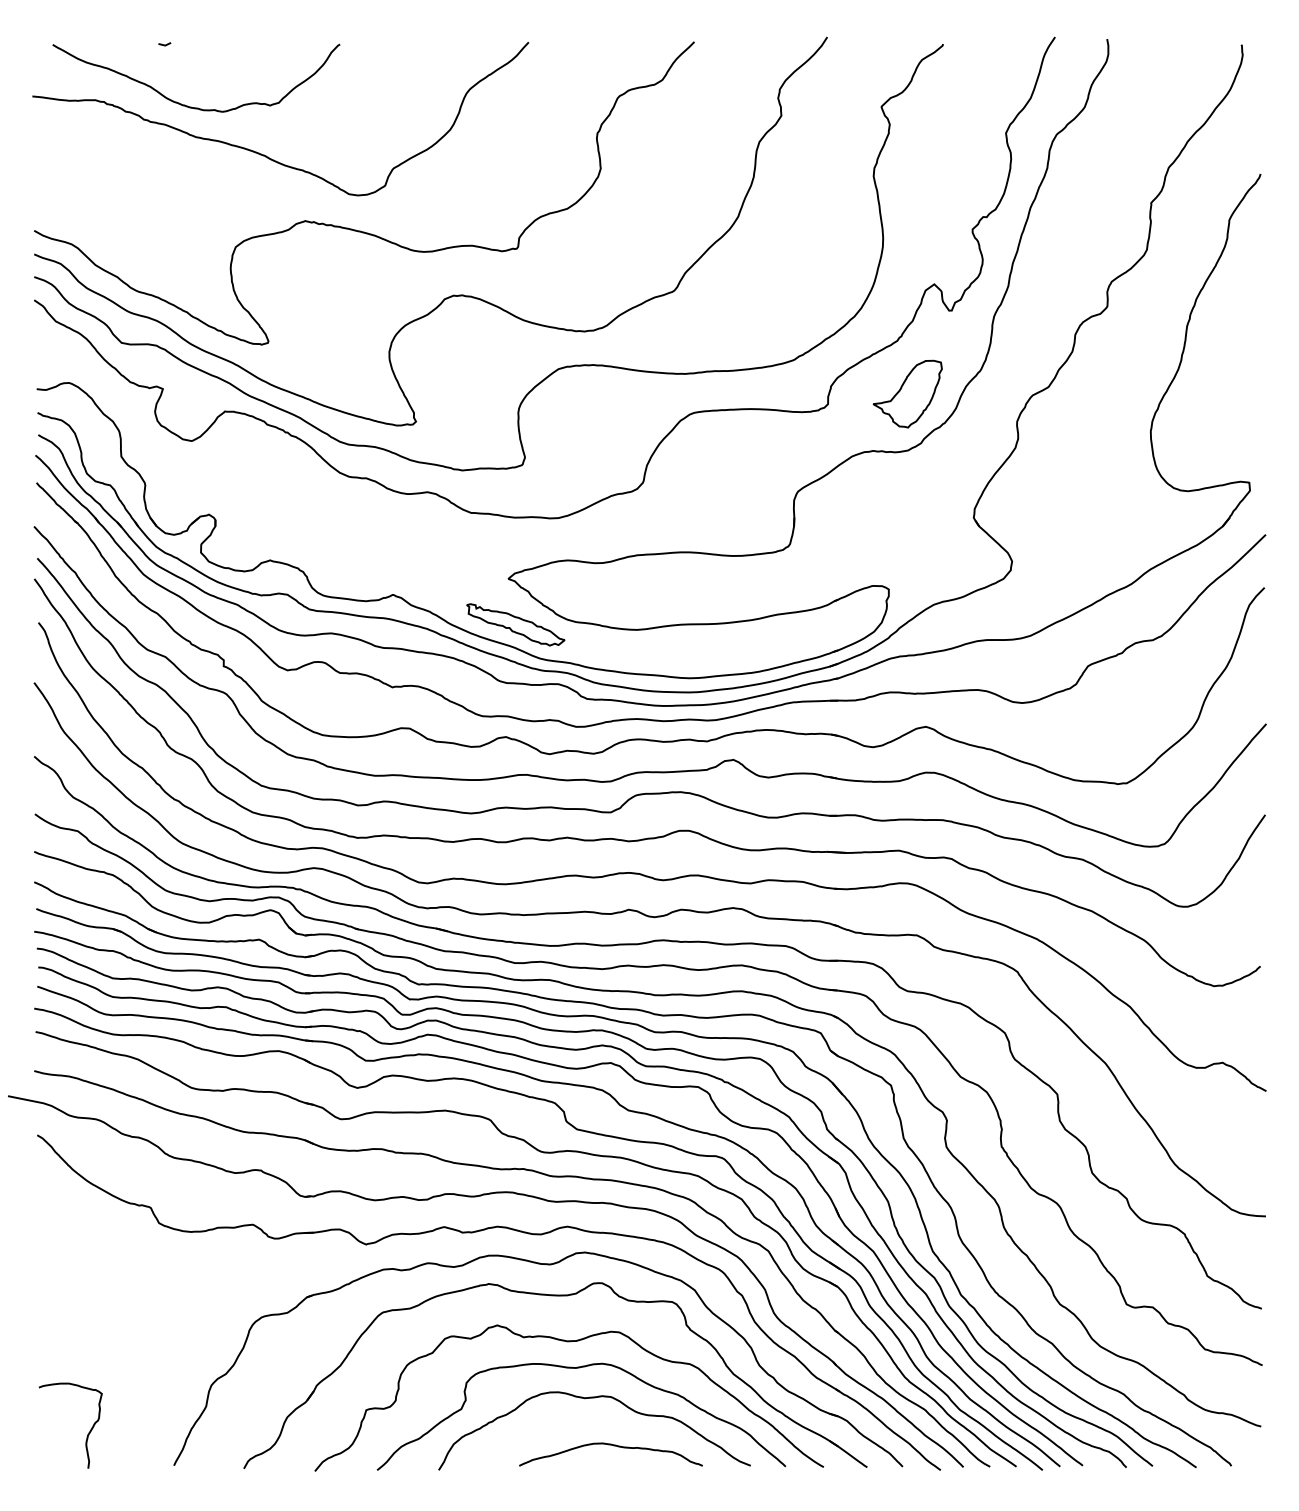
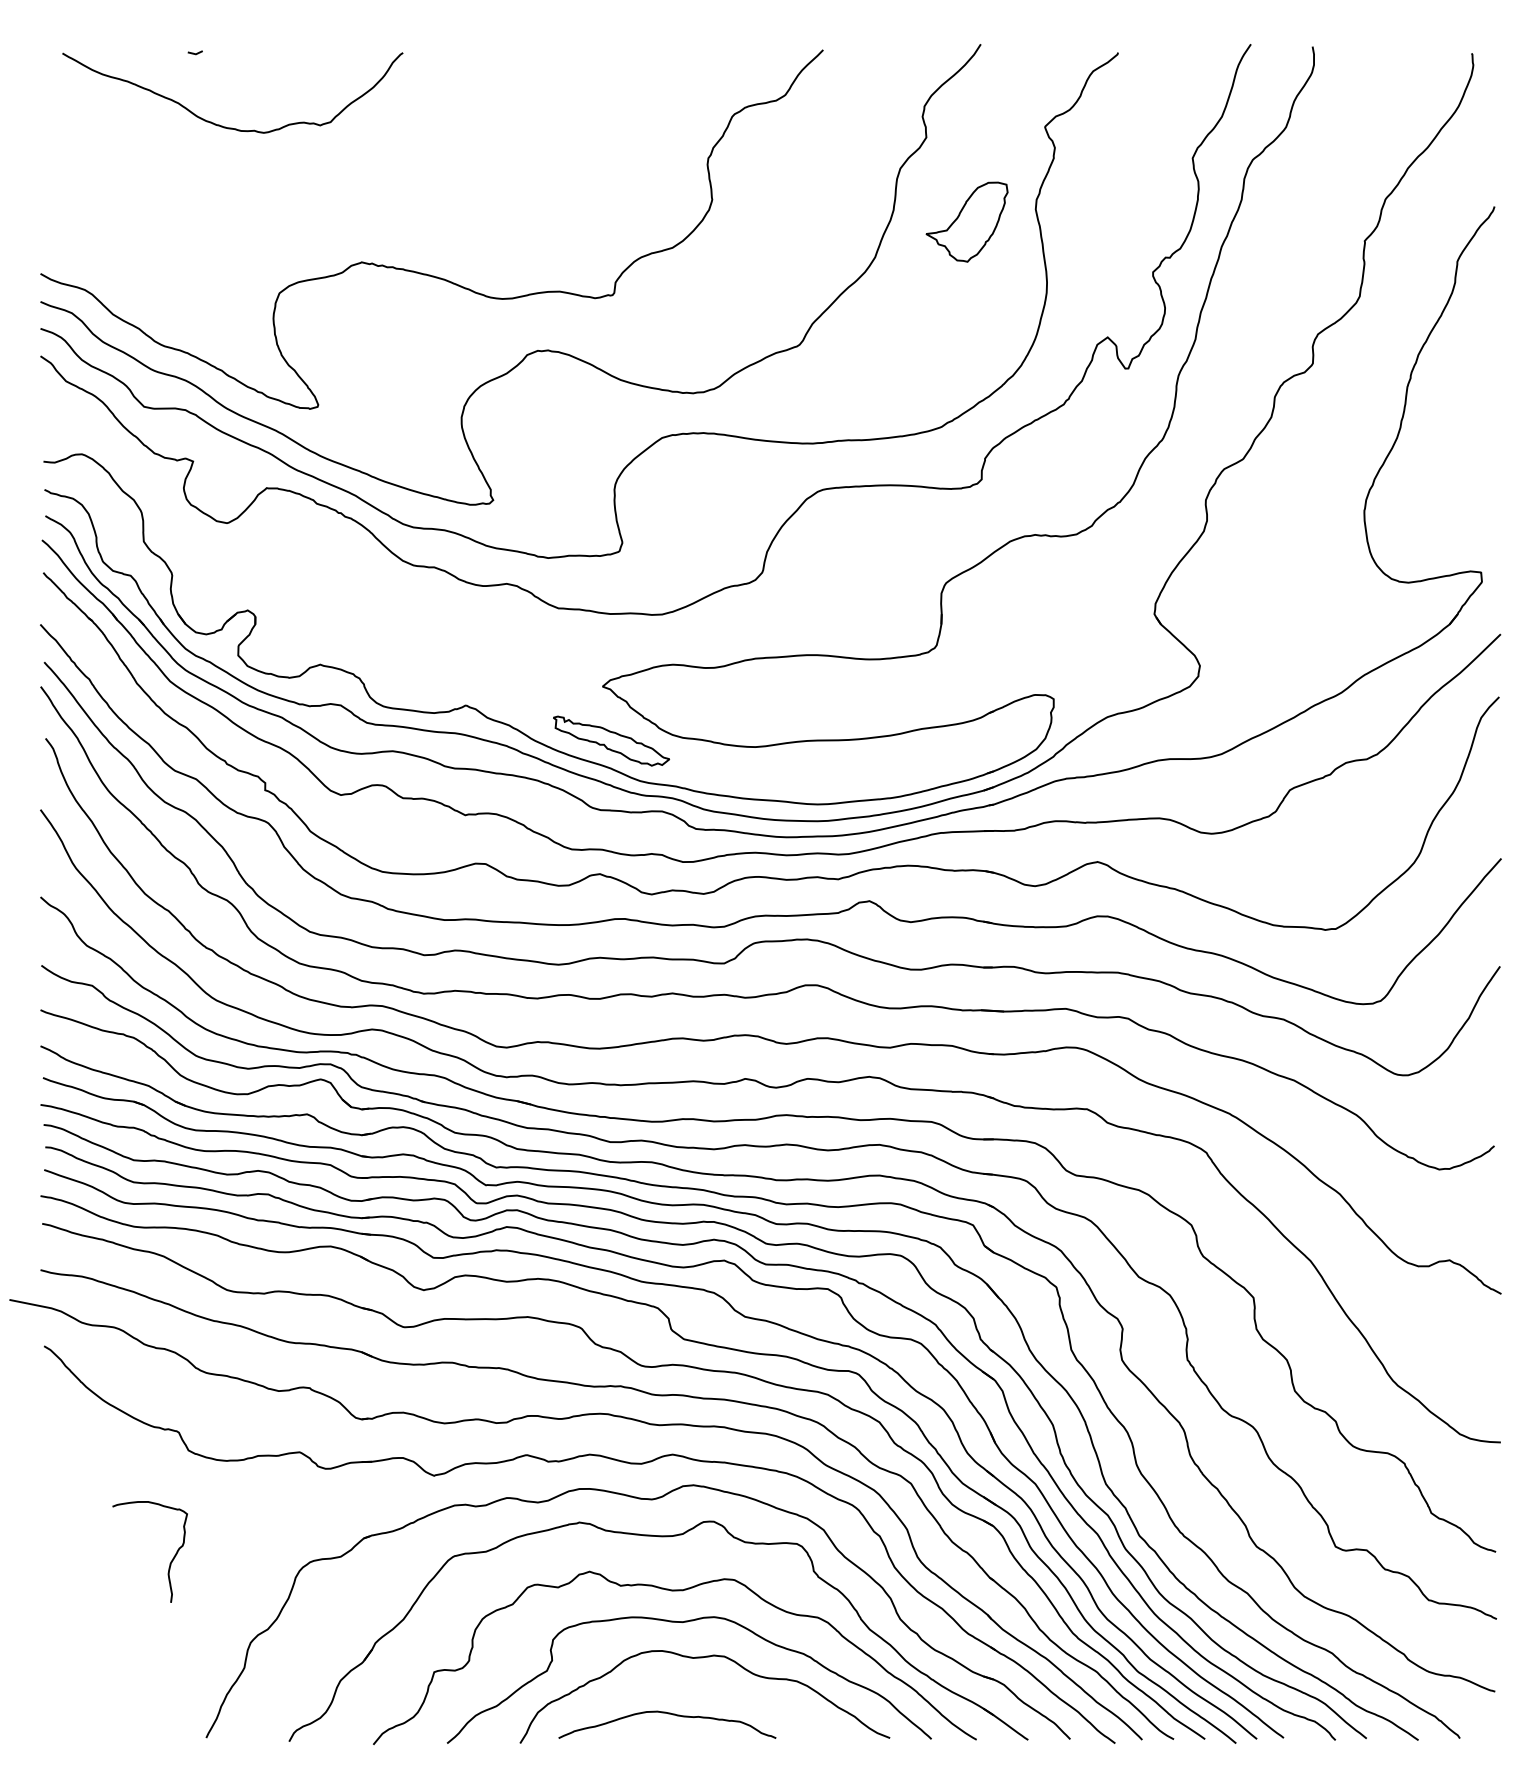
curve: (264, 154) -> (313, 183), removed
part: (907, 393) -> (966, 221), moved
curve: (87, 1434) -> (170, 1562), moved
curve: (613, 1446) -> (670, 1715), moved

